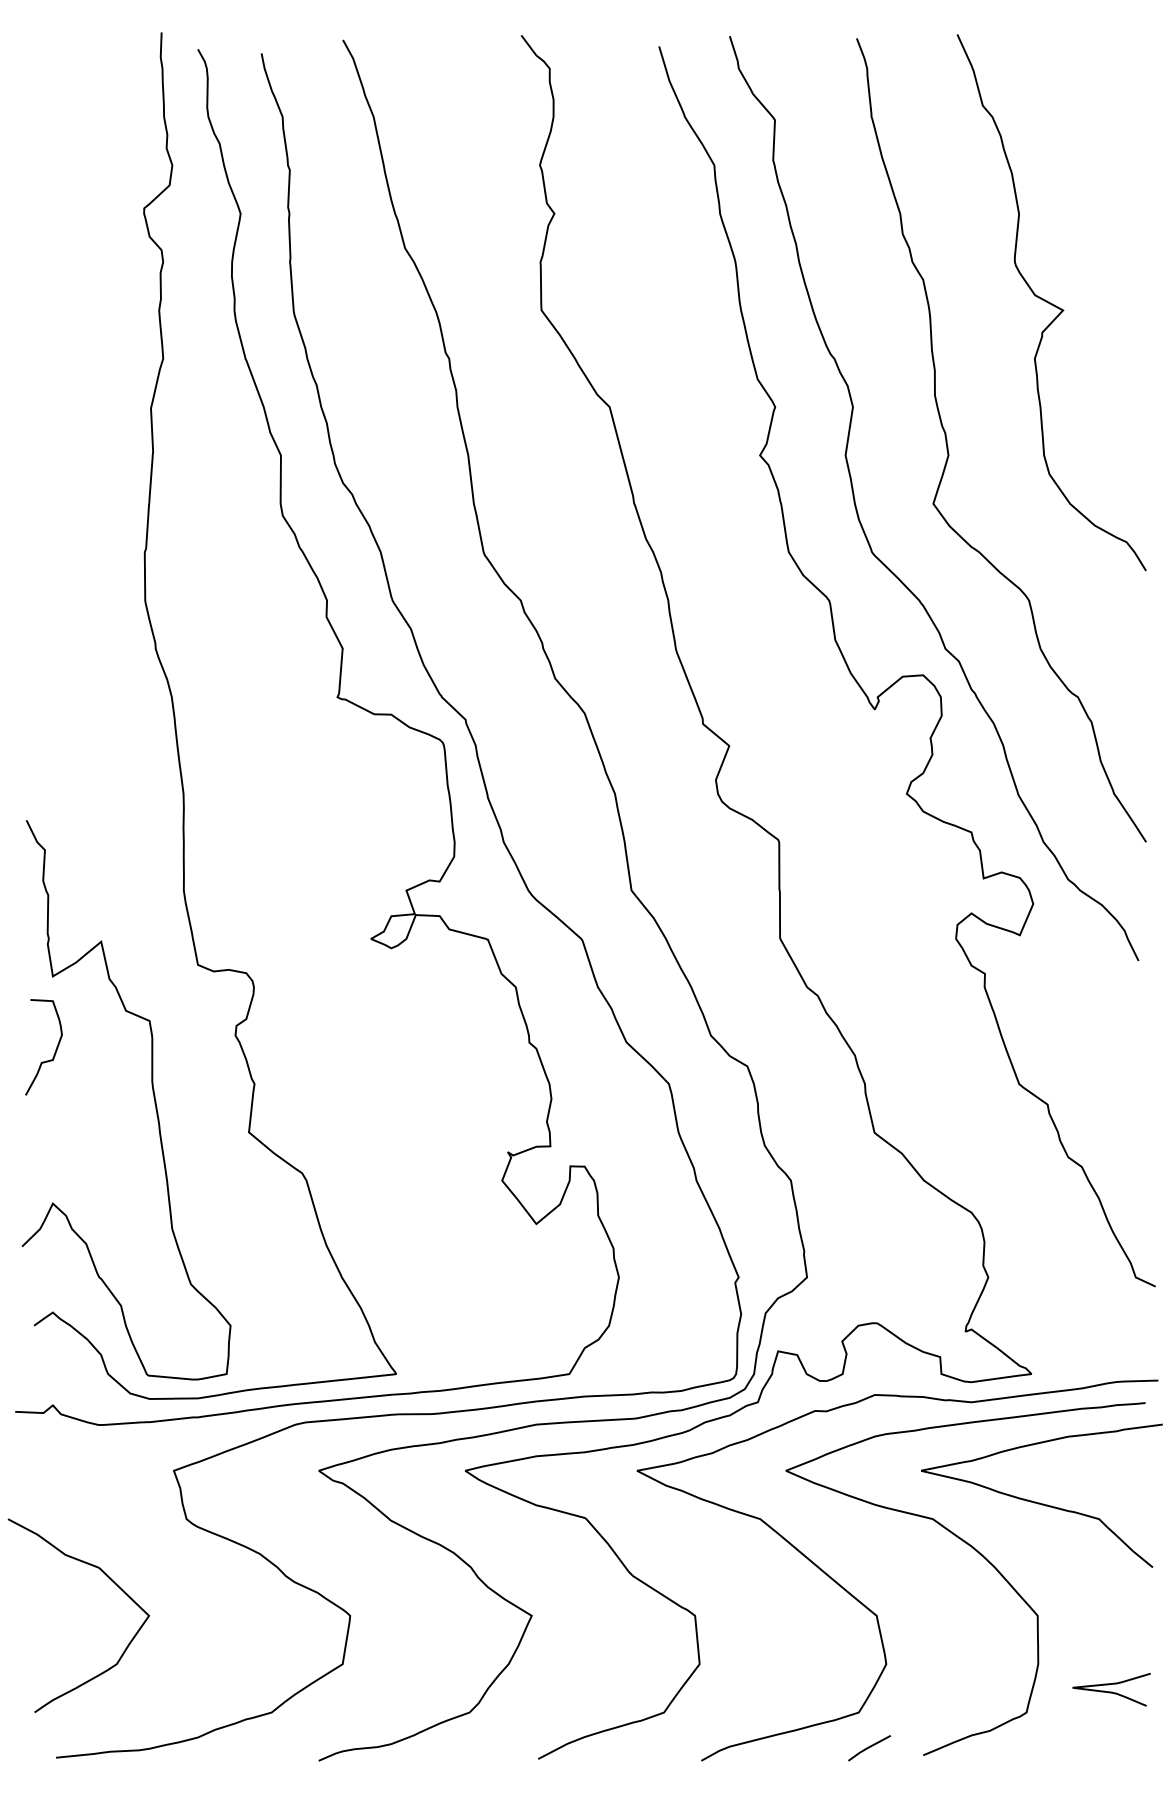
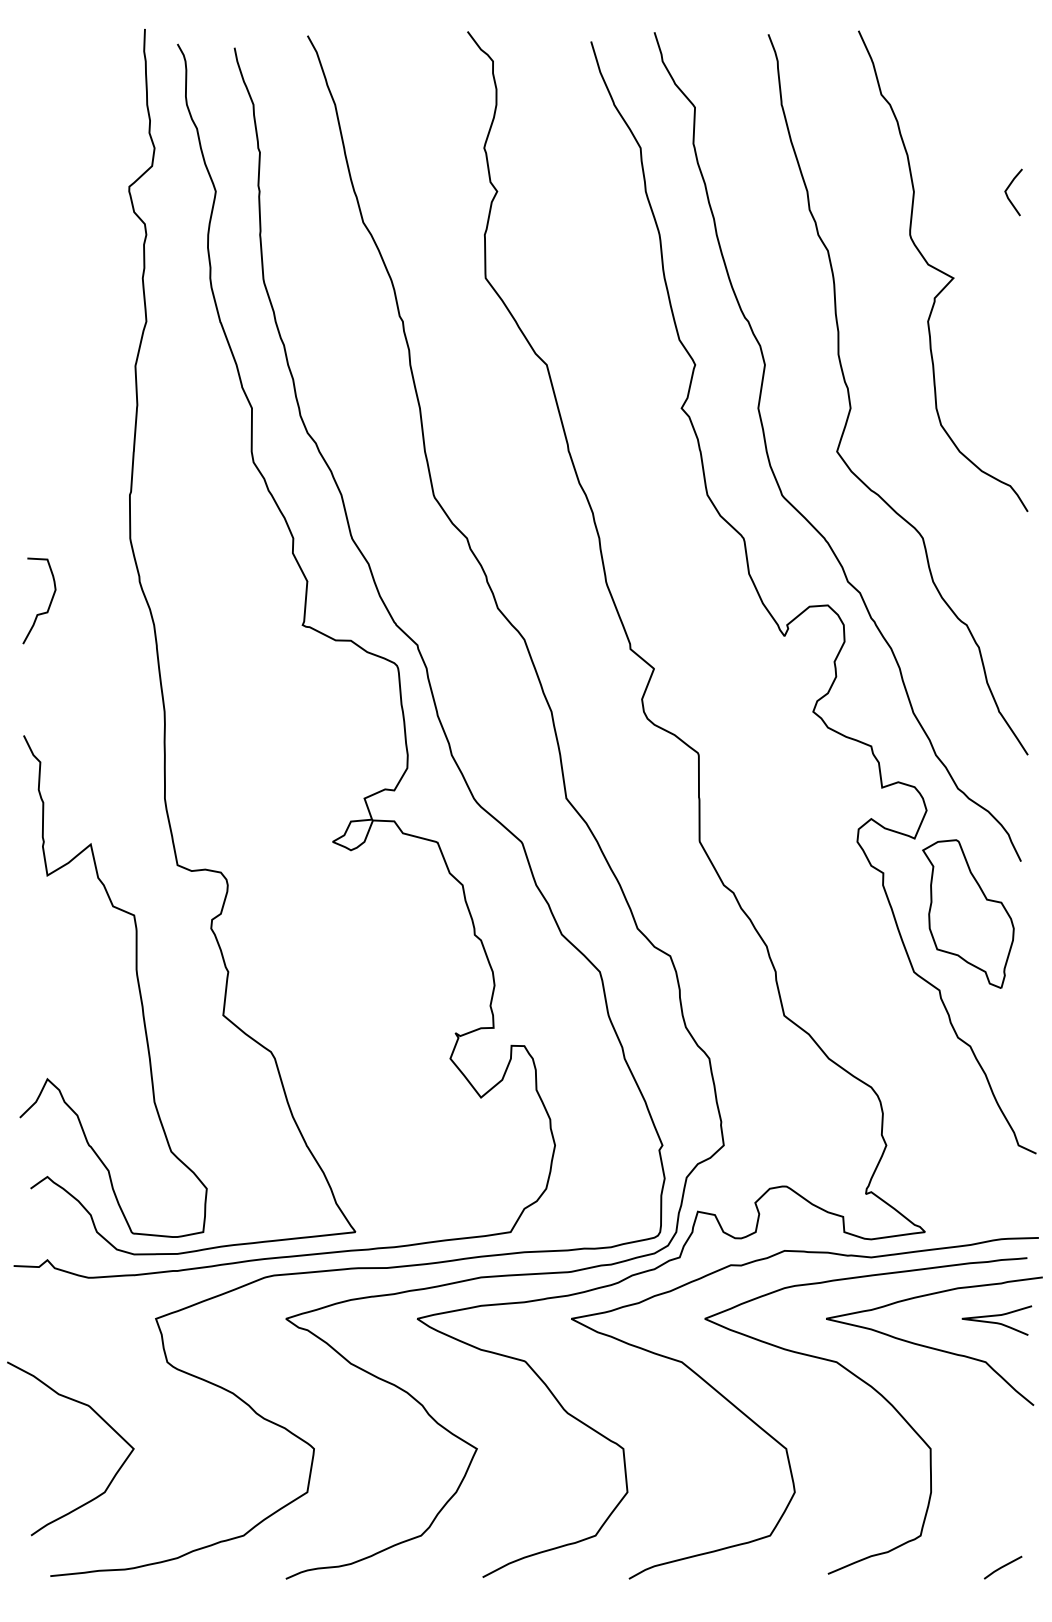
line: (1124, 210) -> (1008, 188), added
part: (1079, 1019) -> (968, 914), added
curve: (54, 1052) -> (48, 605), moved
curve: (1111, 1691) -> (996, 1322), moved
line: (869, 1748) -> (1003, 1567), moved

